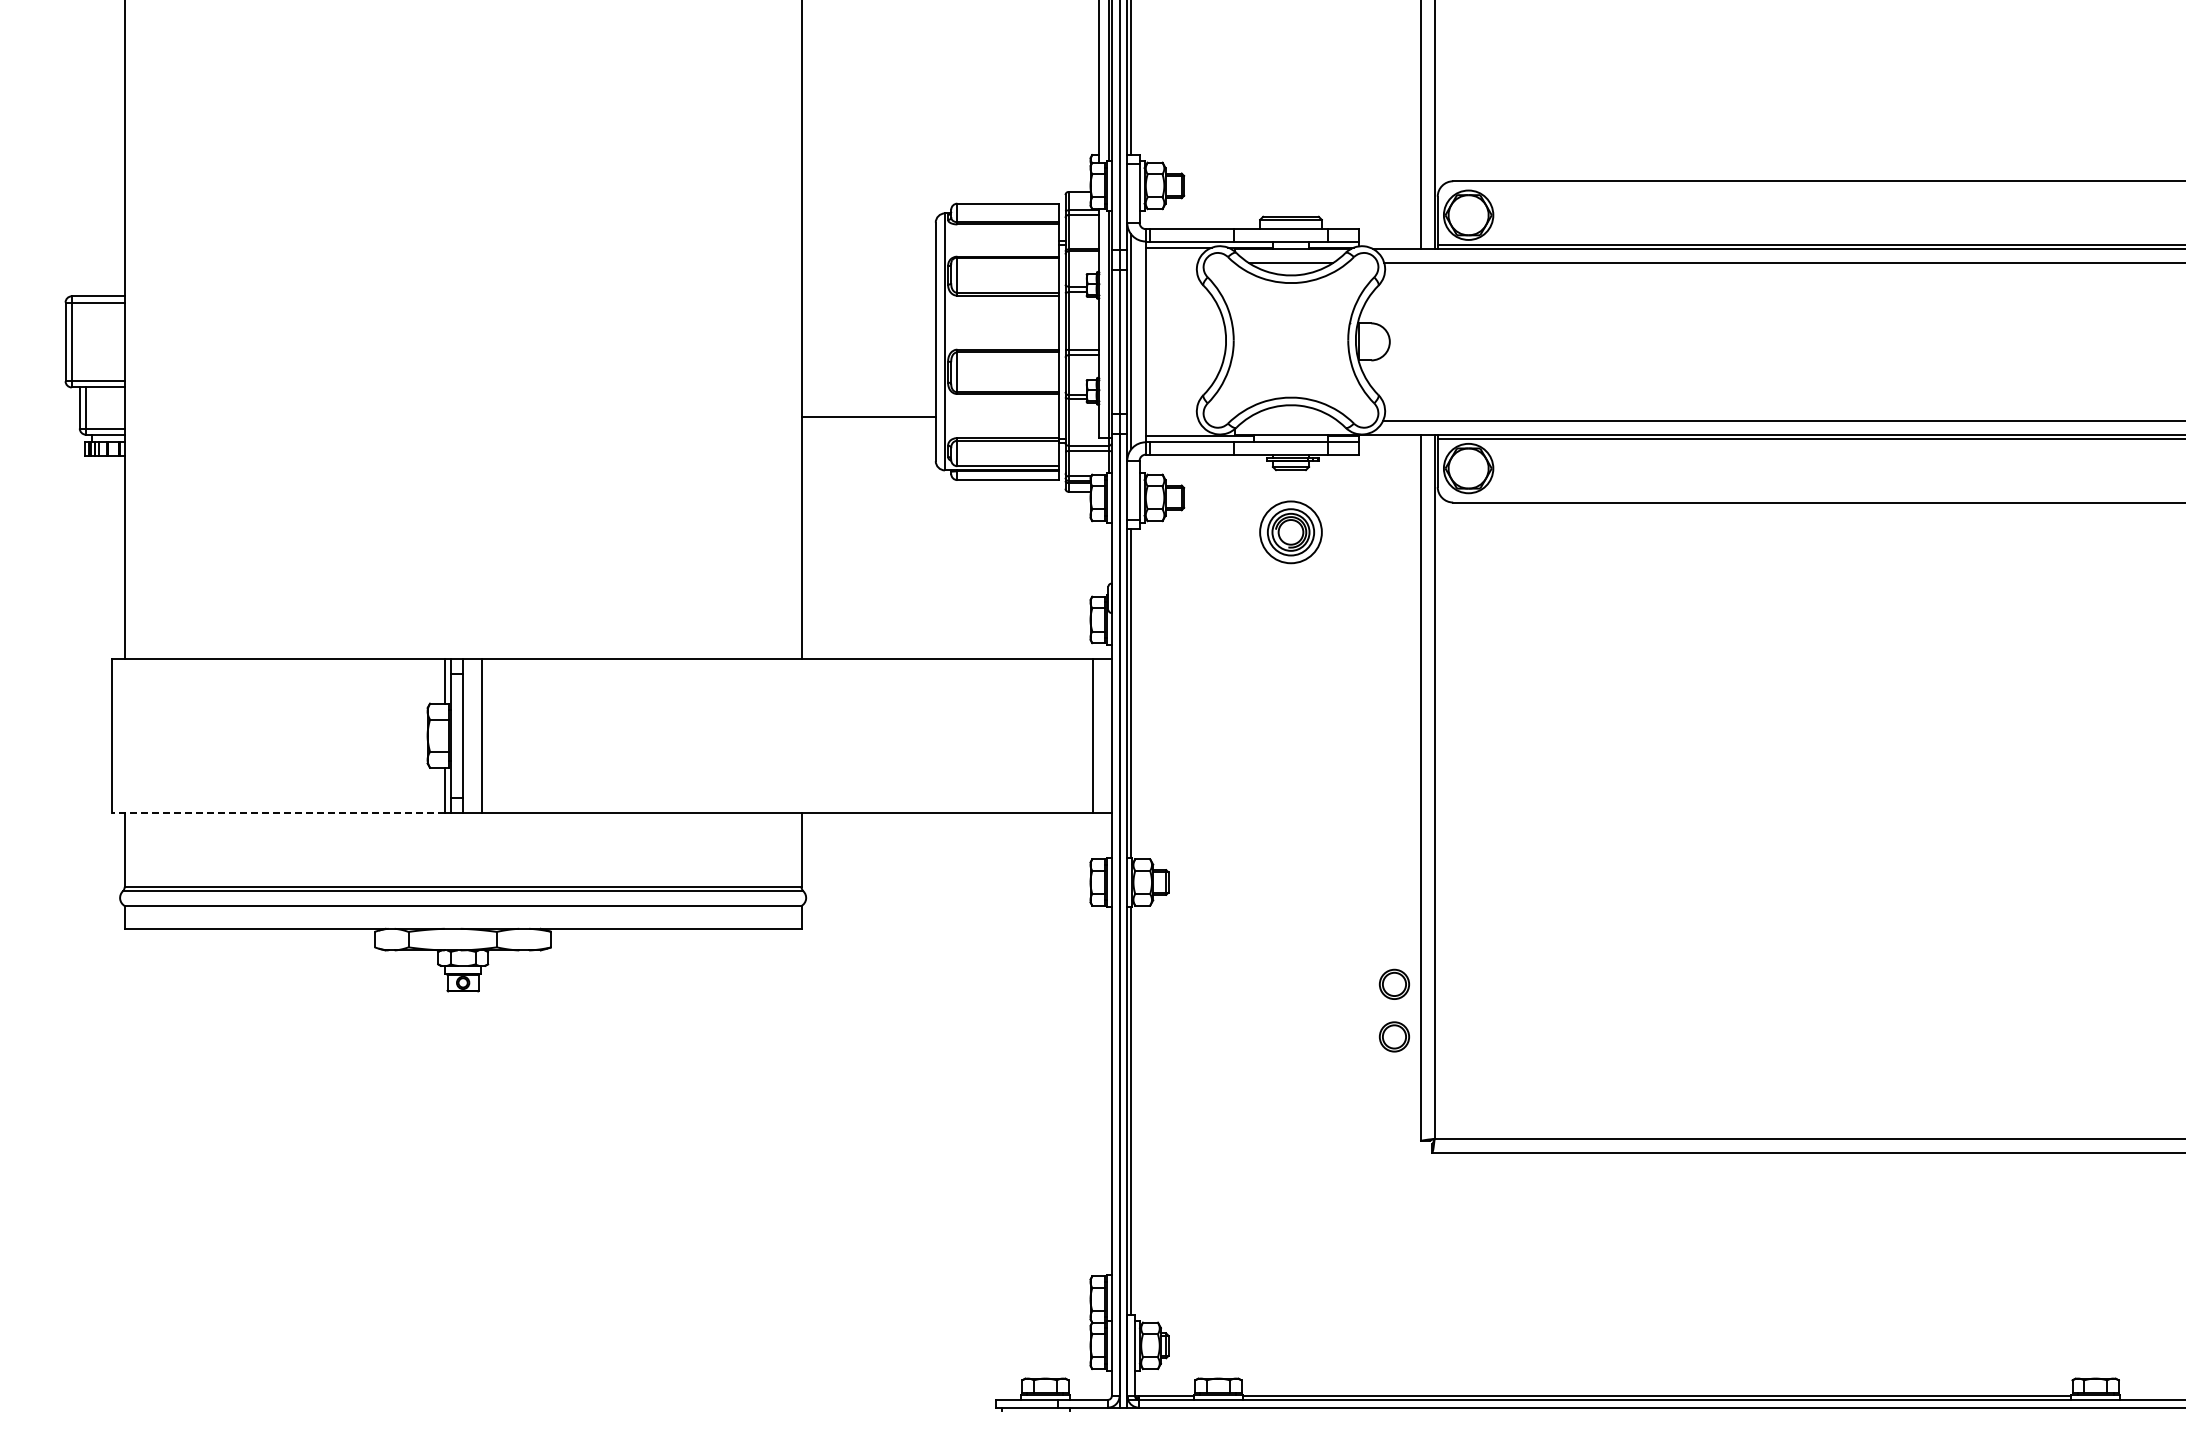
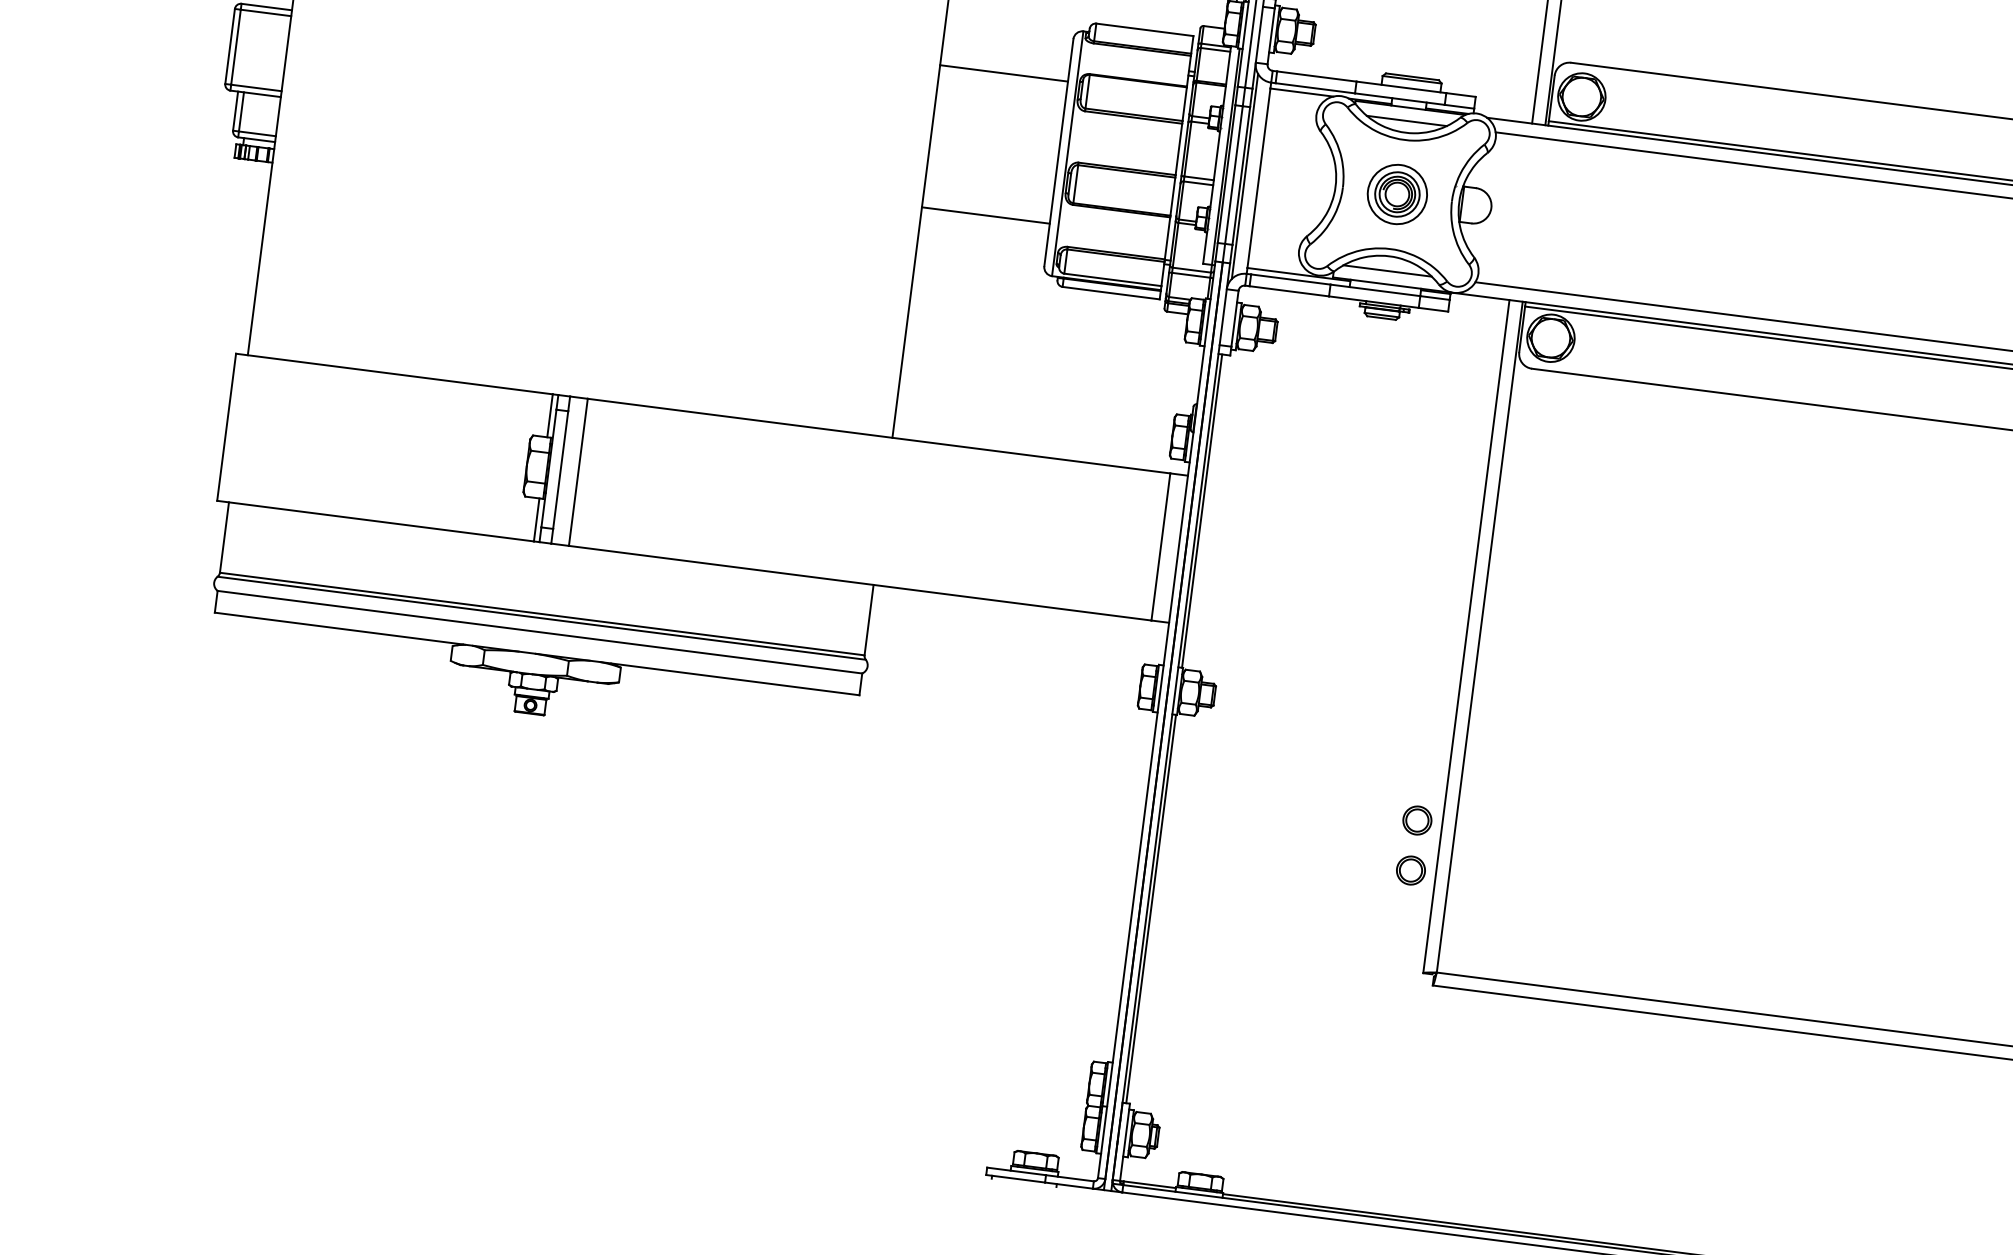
line: (868, 267) -> (1003, 73), added
line: (1290, 420) -> (1387, 270), added
part: (1290, 532) -> (1396, 194), moved
line: (278, 812) -> (375, 520), dashed -> solid

